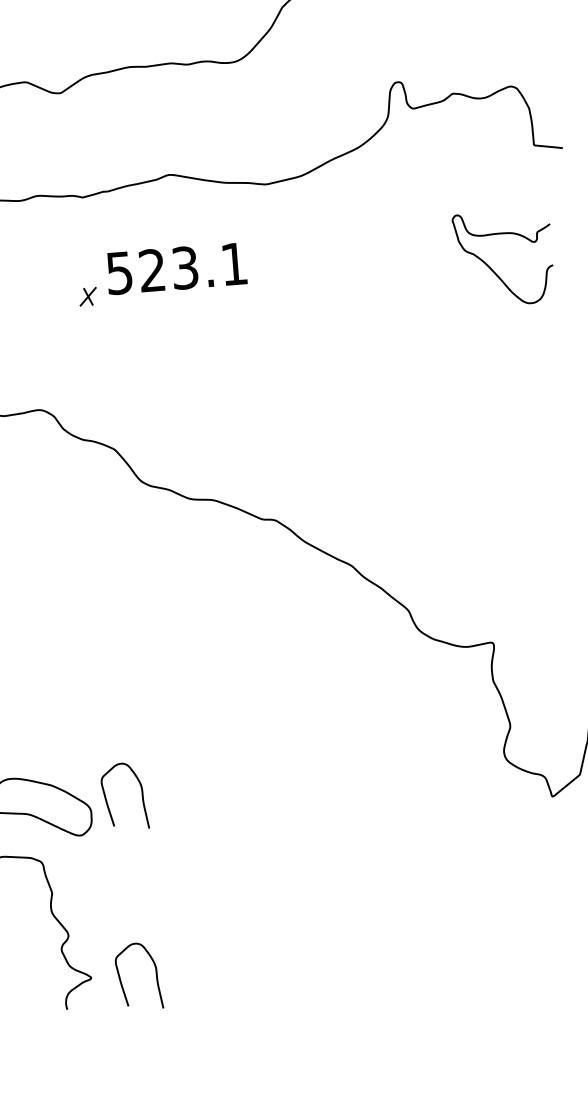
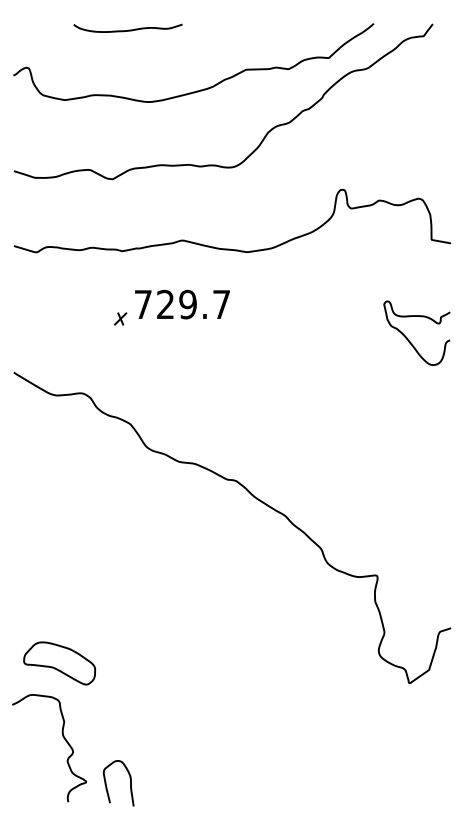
curve: (491, 267) -> (408, 338), moved
text: (175, 268) -> (181, 304), 523.1 -> 729.7
curve: (108, 802) -> (107, 663), removed

